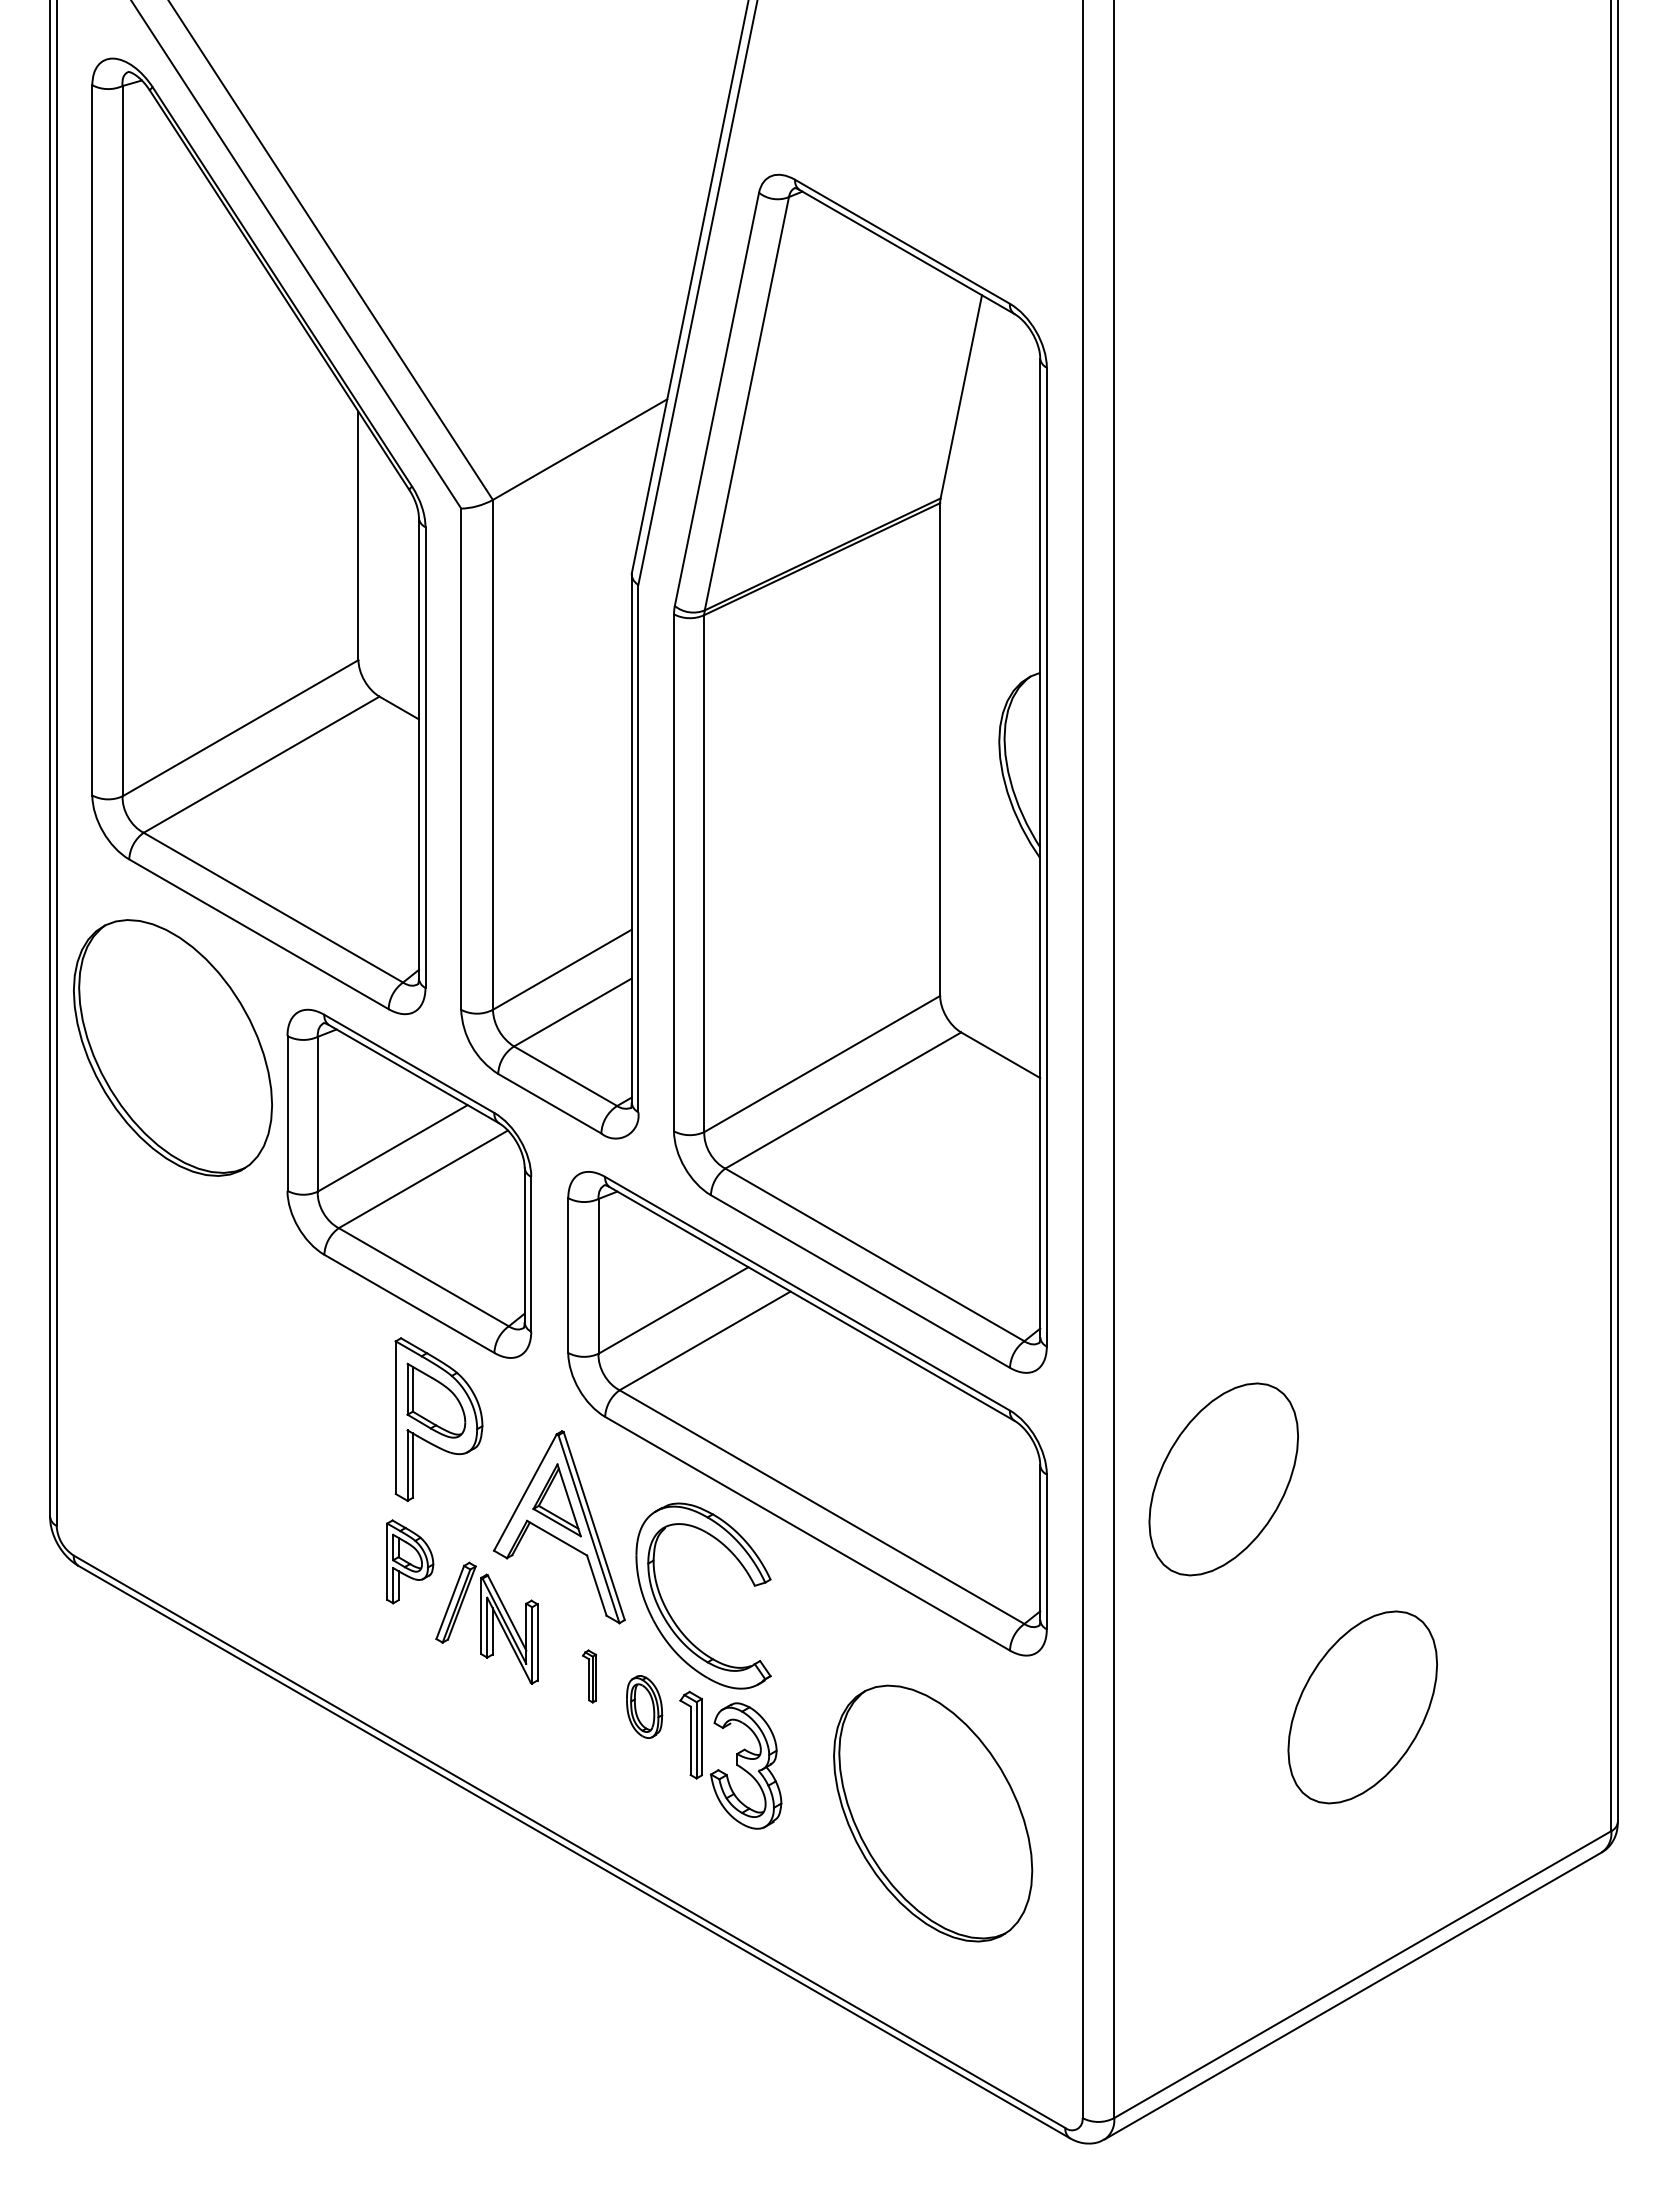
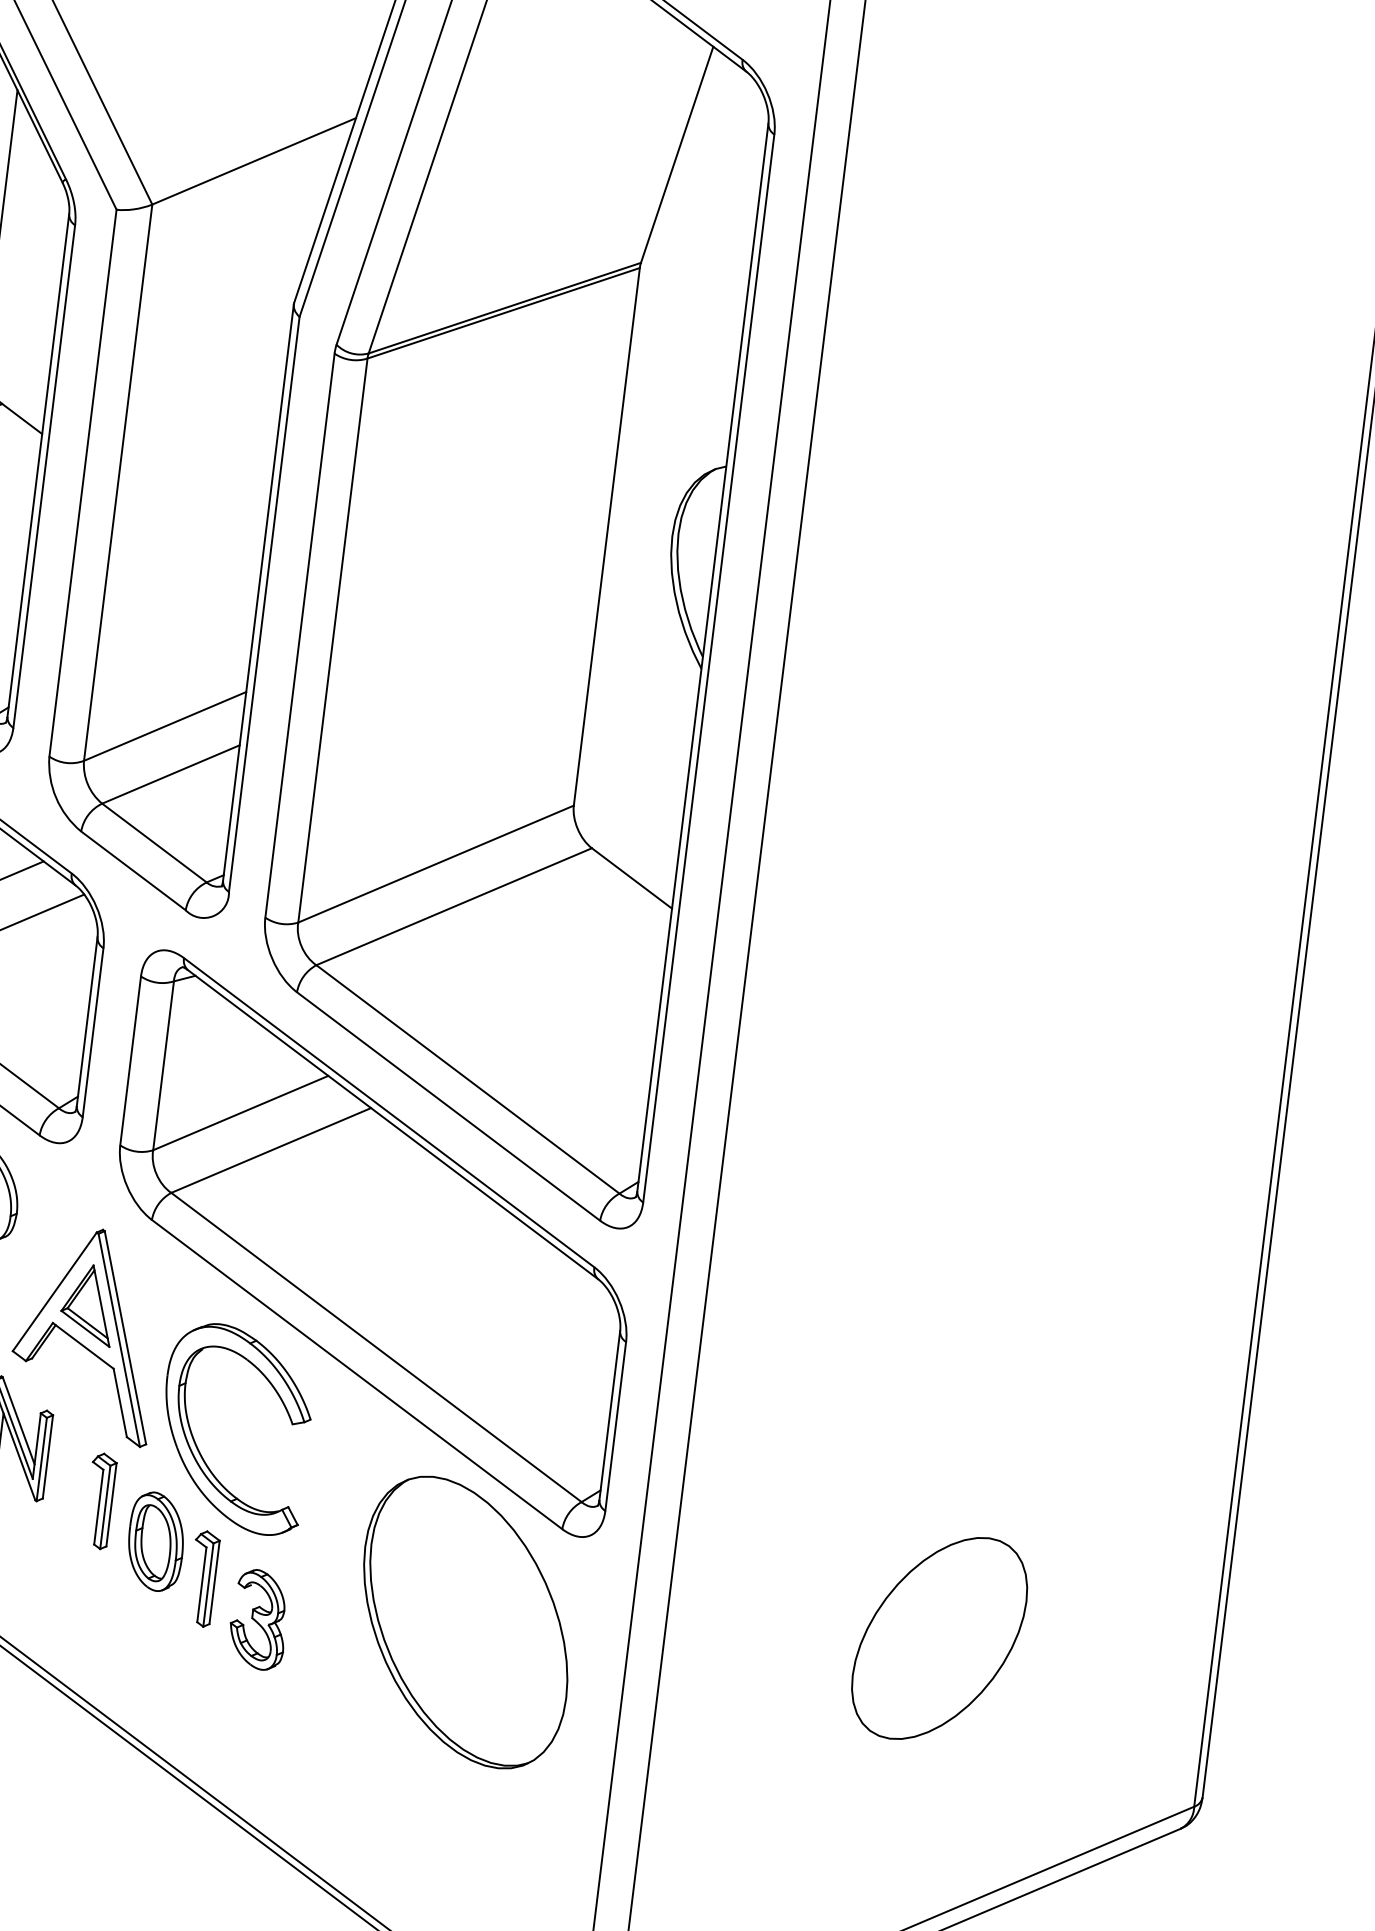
part: (1223, 1479) -> (818, 1371), removed
part: (589, 1676) -> (100, 1501), size x1.67
part: (644, 1706) -> (156, 1541), size x1.43
part: (746, 1765) -> (259, 1619), size x0.71
part: (933, 1813) -> (466, 1622), moved

